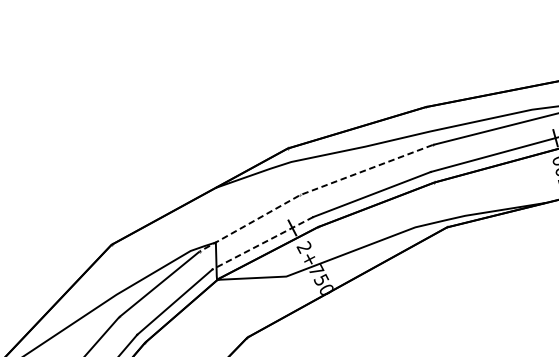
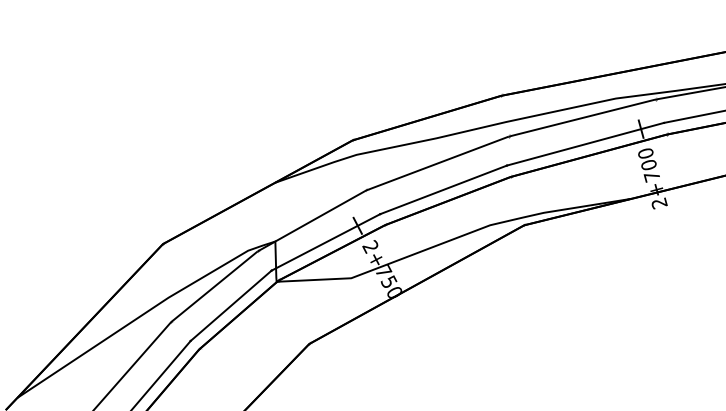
line: (311, 190) -> (378, 185), dashed -> solid
line: (262, 243) -> (325, 242), dashed -> solid

